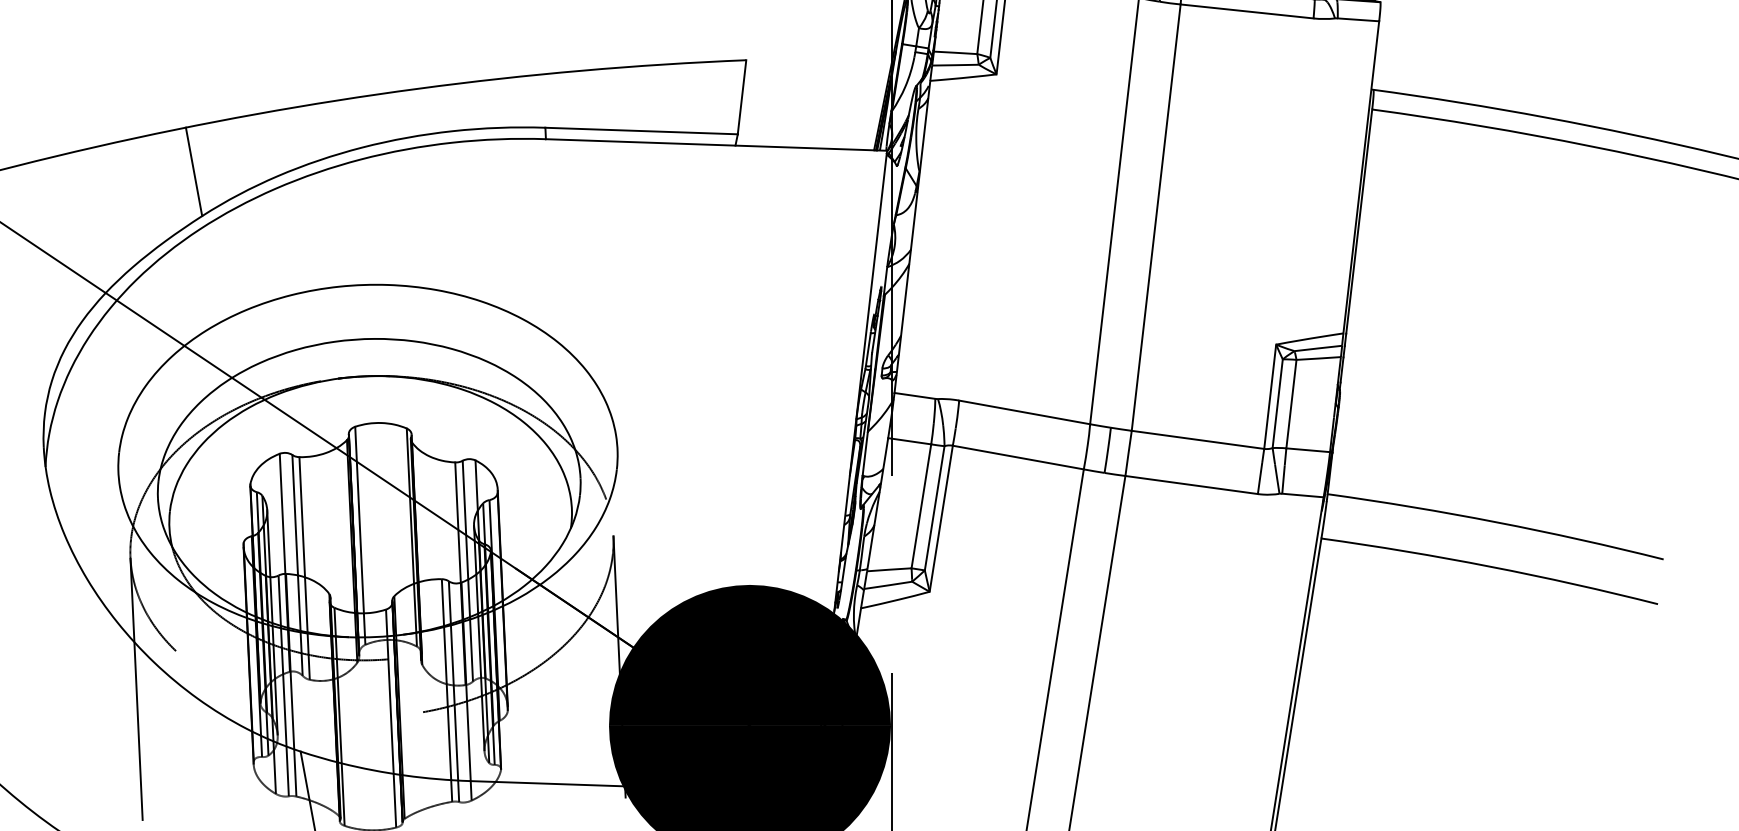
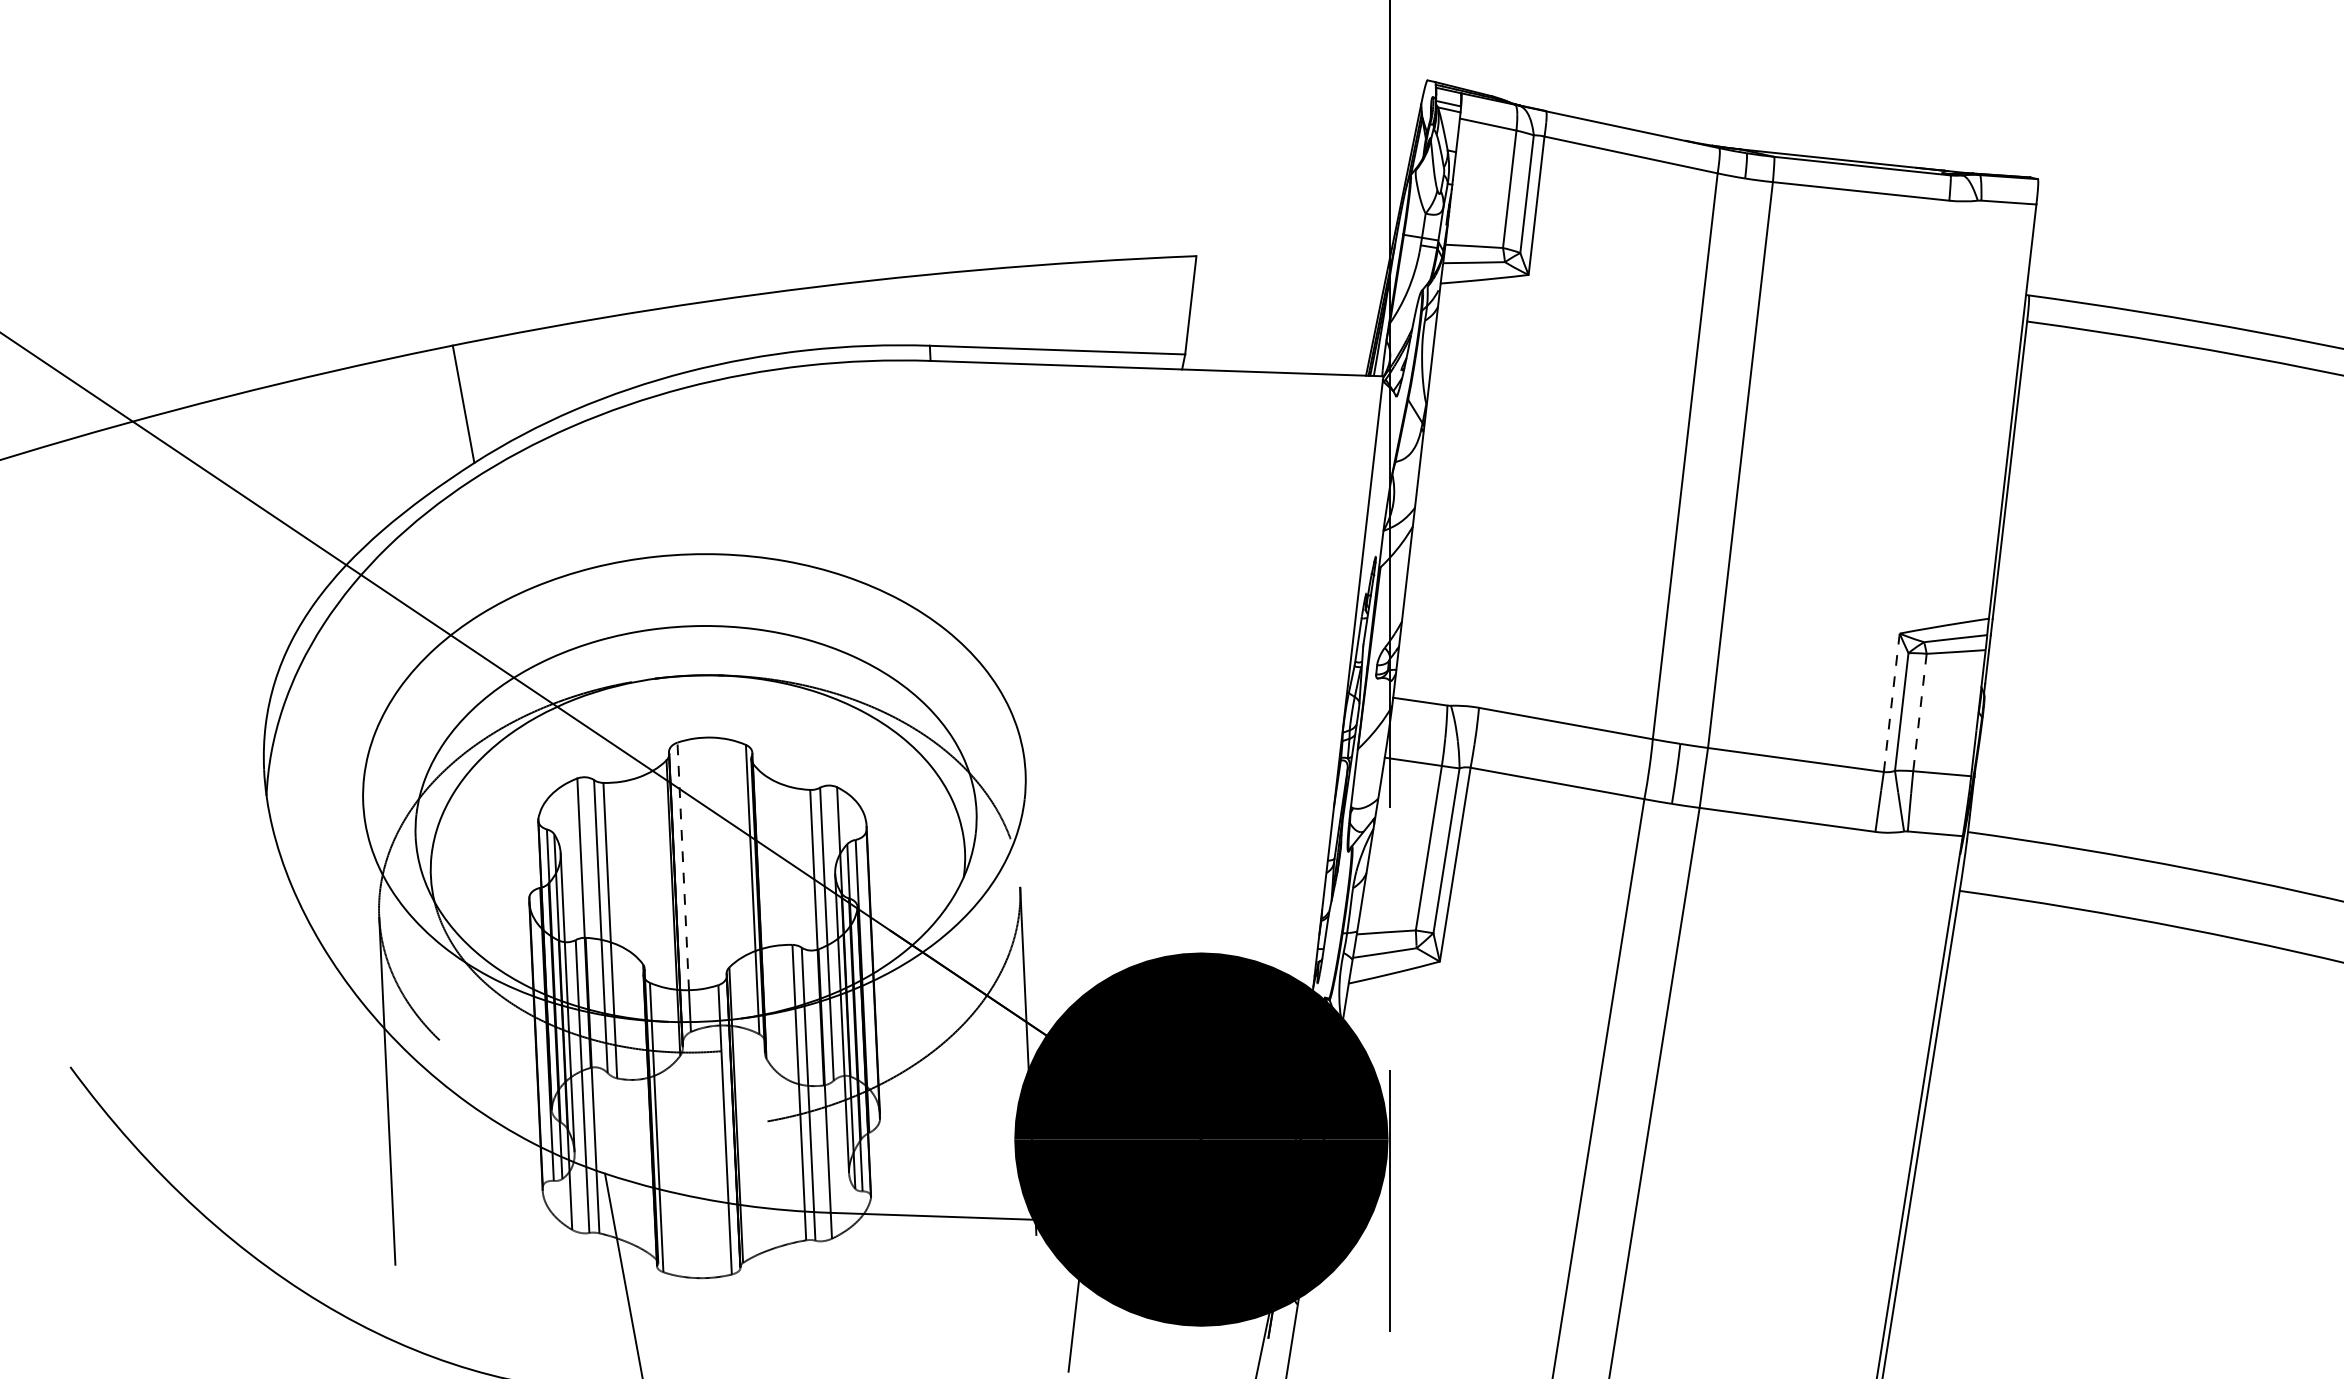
line: (1269, 396) -> (1891, 702), solid -> dashed
line: (1291, 404) -> (1919, 713), solid -> dashed
line: (359, 520) -> (683, 866), solid -> dashed

